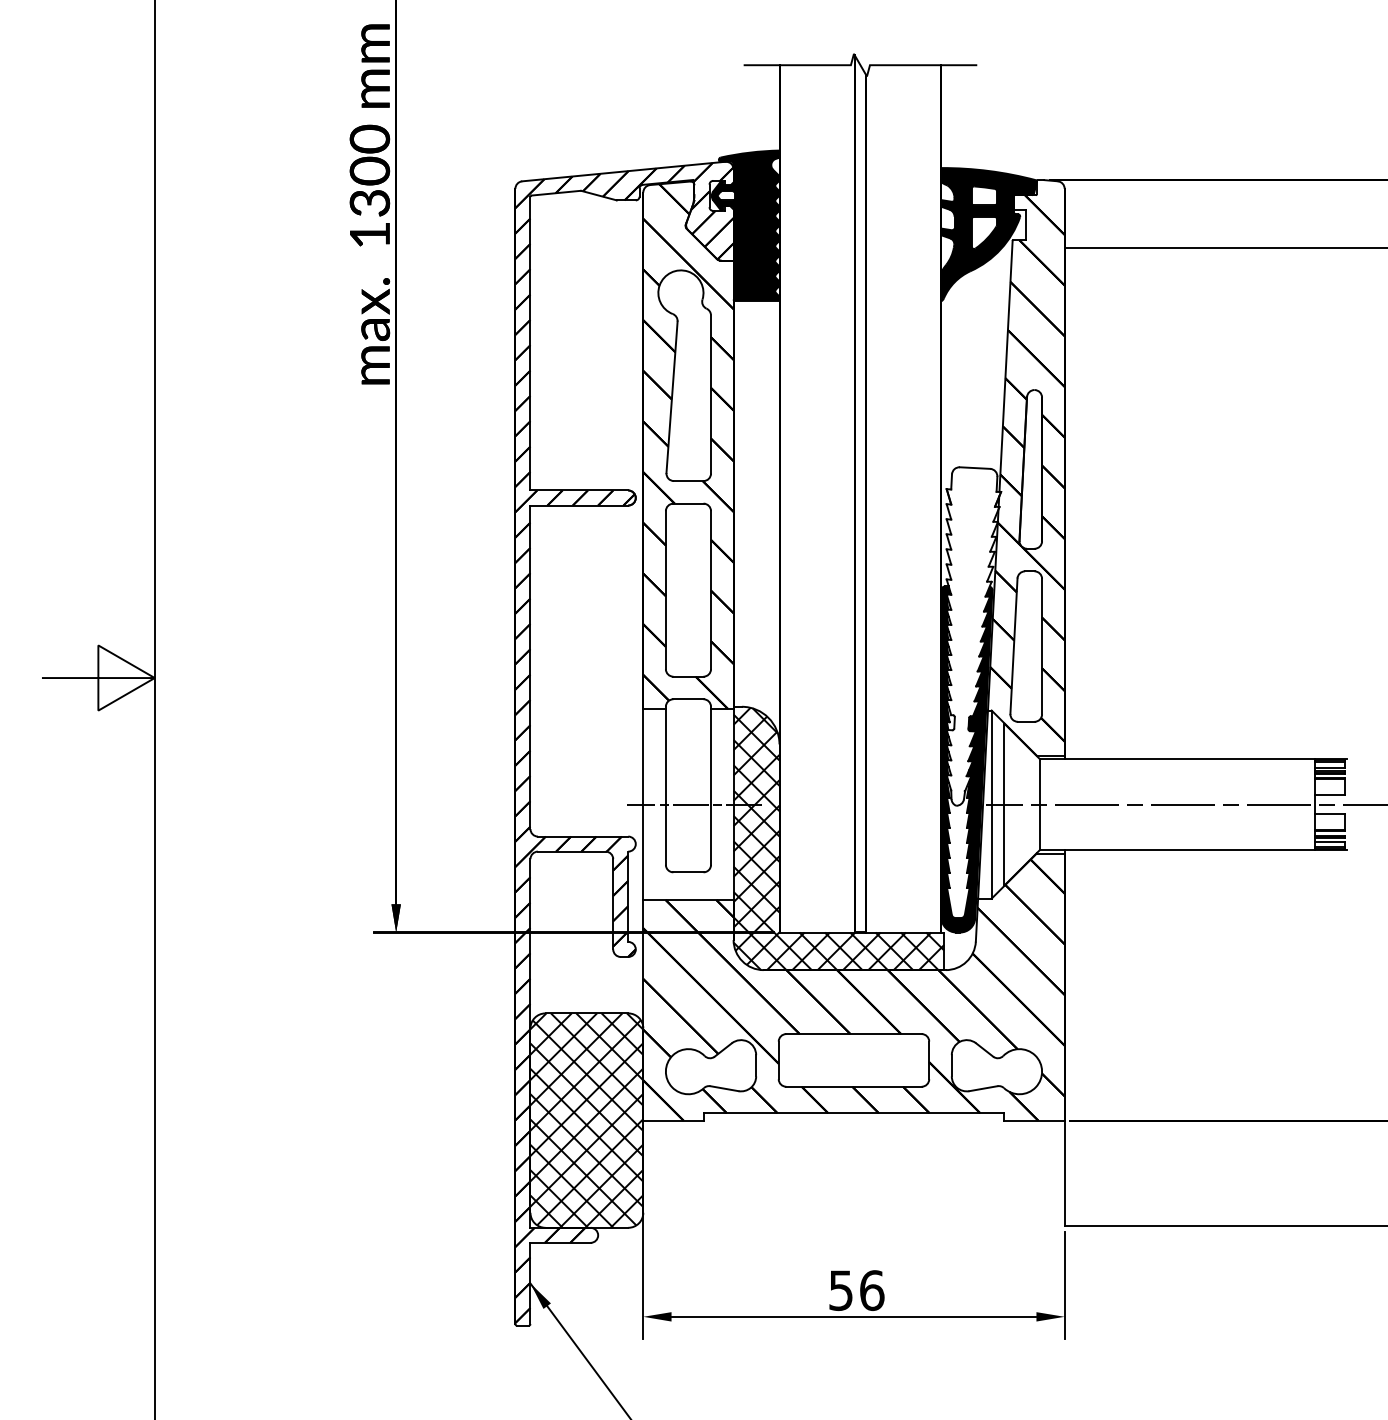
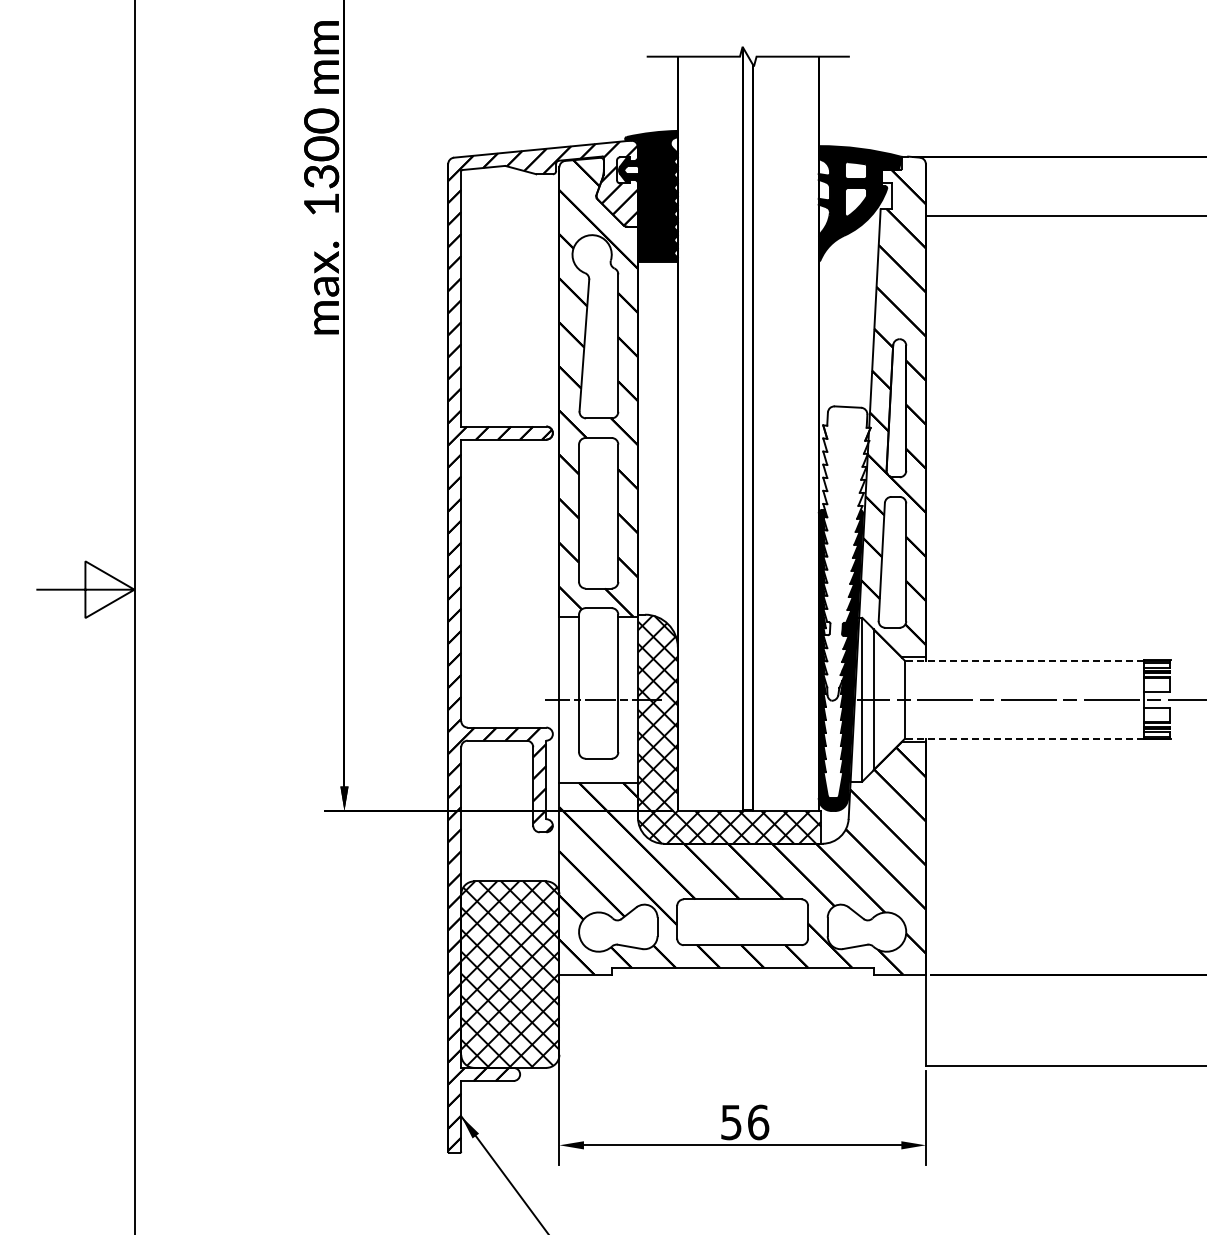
line: (1178, 759) -> (1024, 660), solid -> dashed
line: (1178, 850) -> (1024, 739), solid -> dashed

